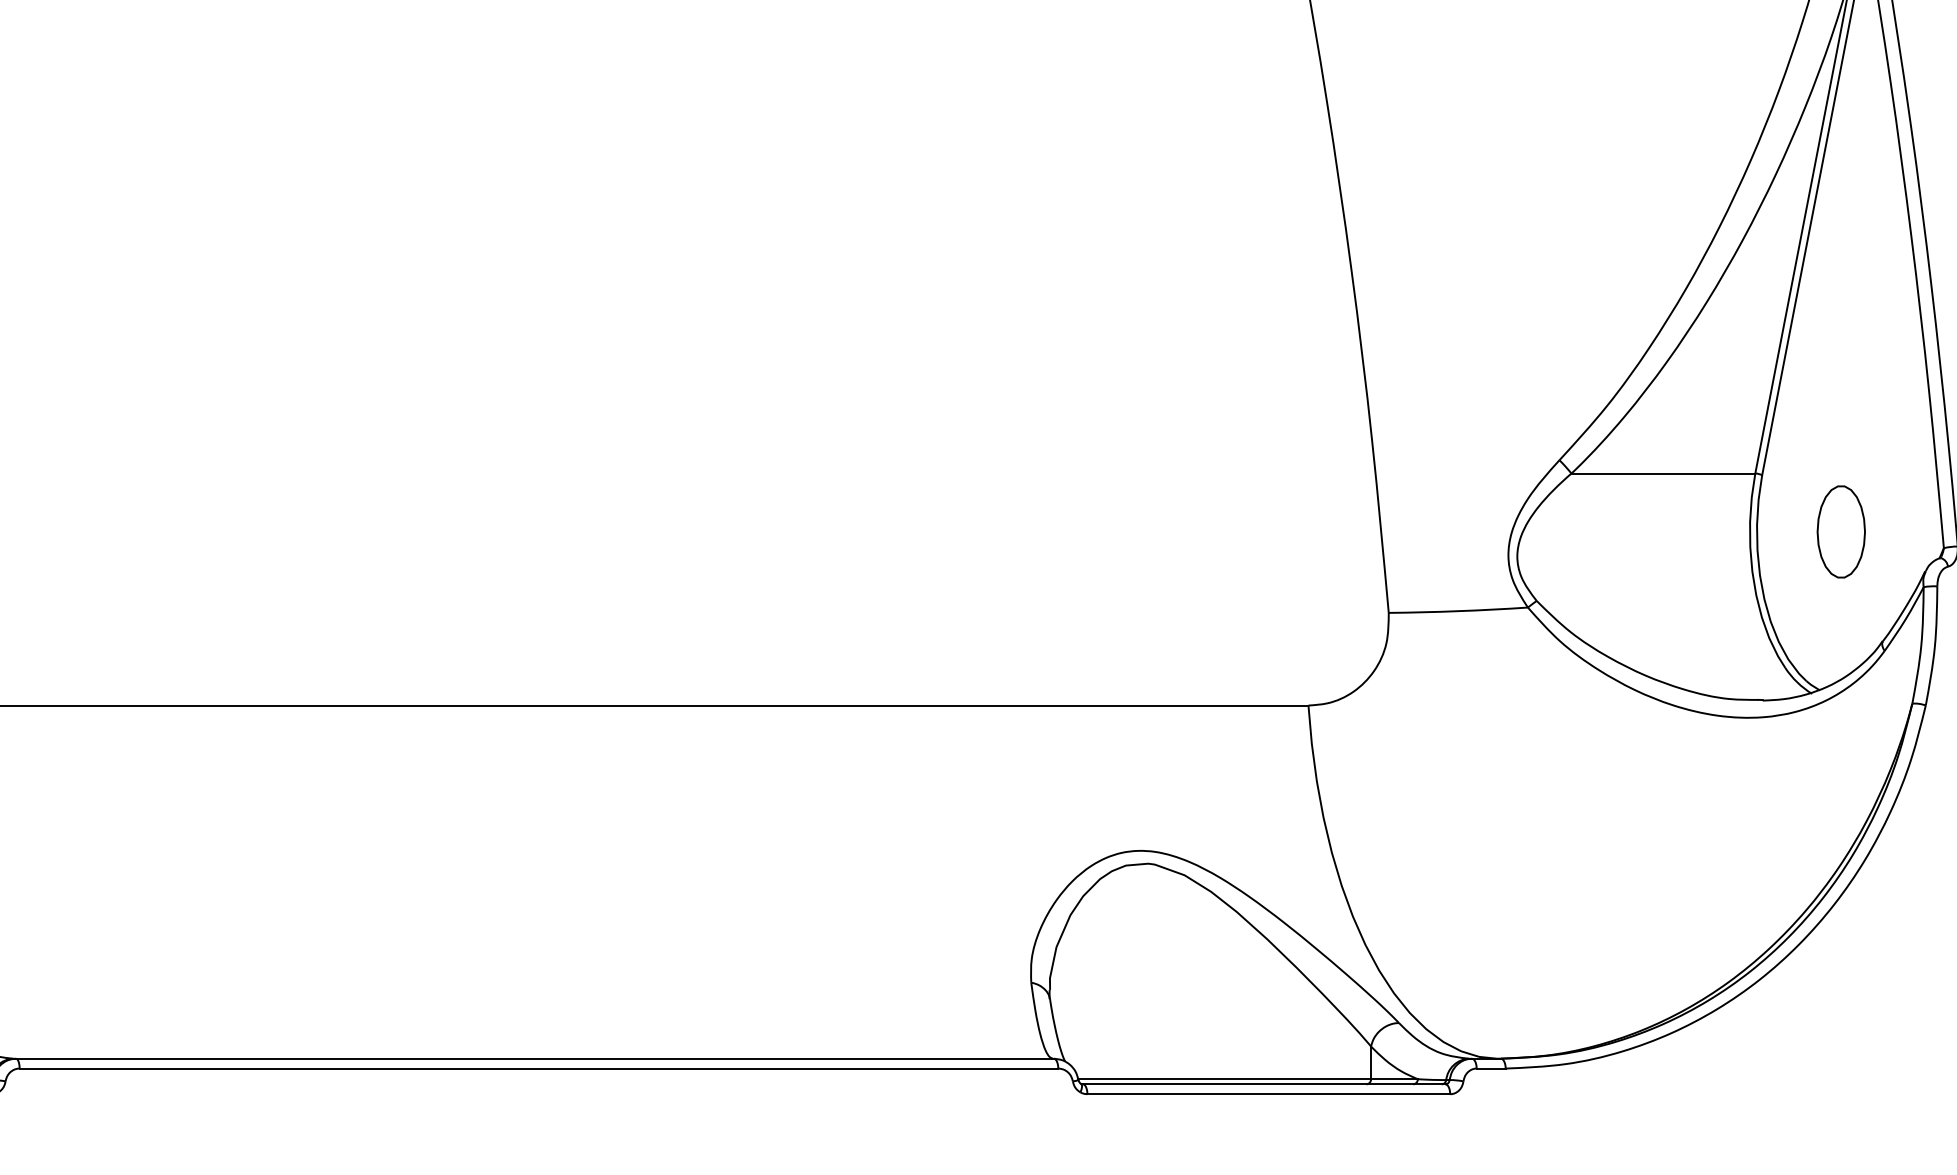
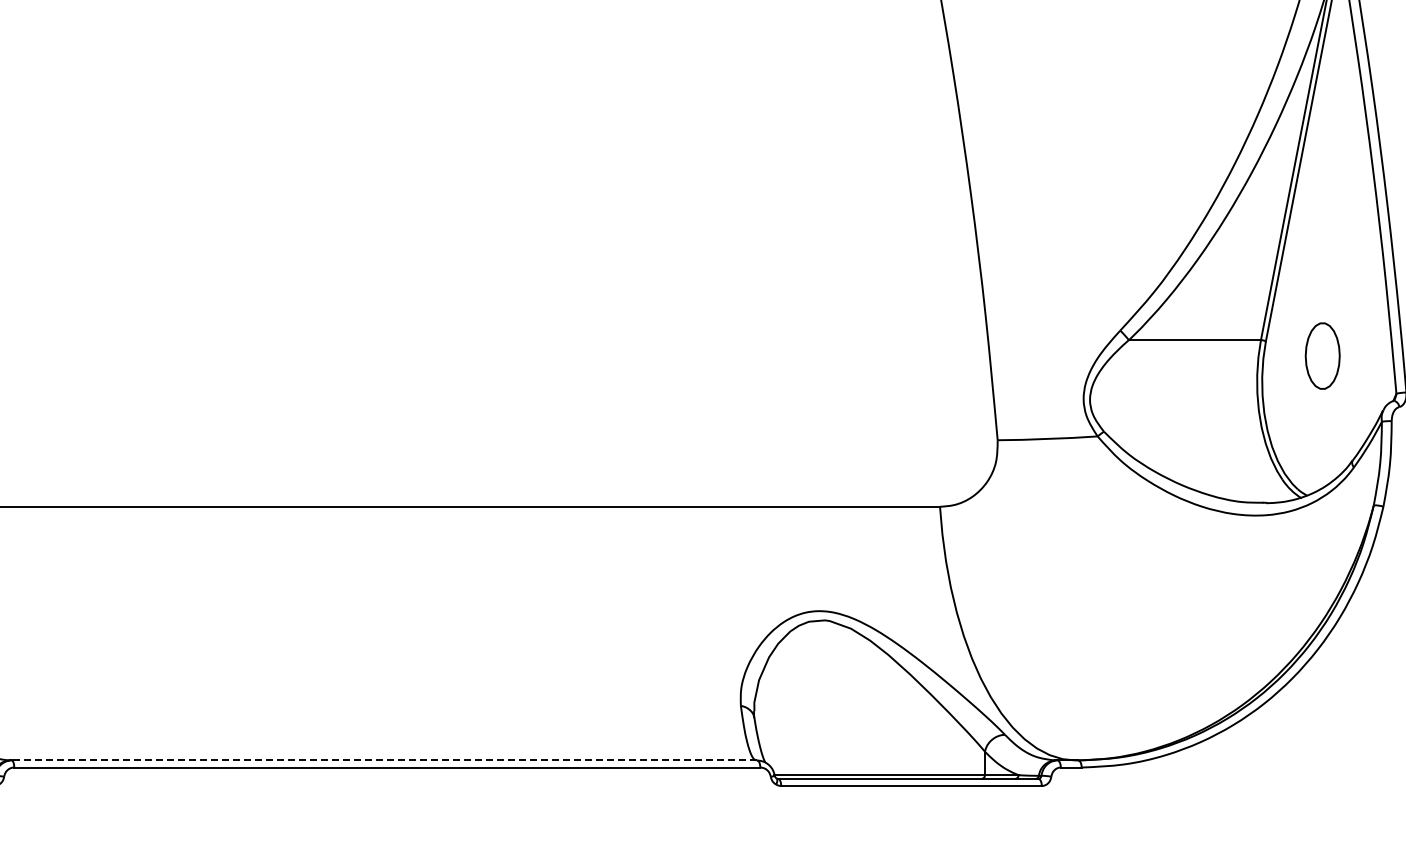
part: (1840, 531) -> (1322, 355), moved
line: (535, 1058) -> (384, 760), solid -> dashed

